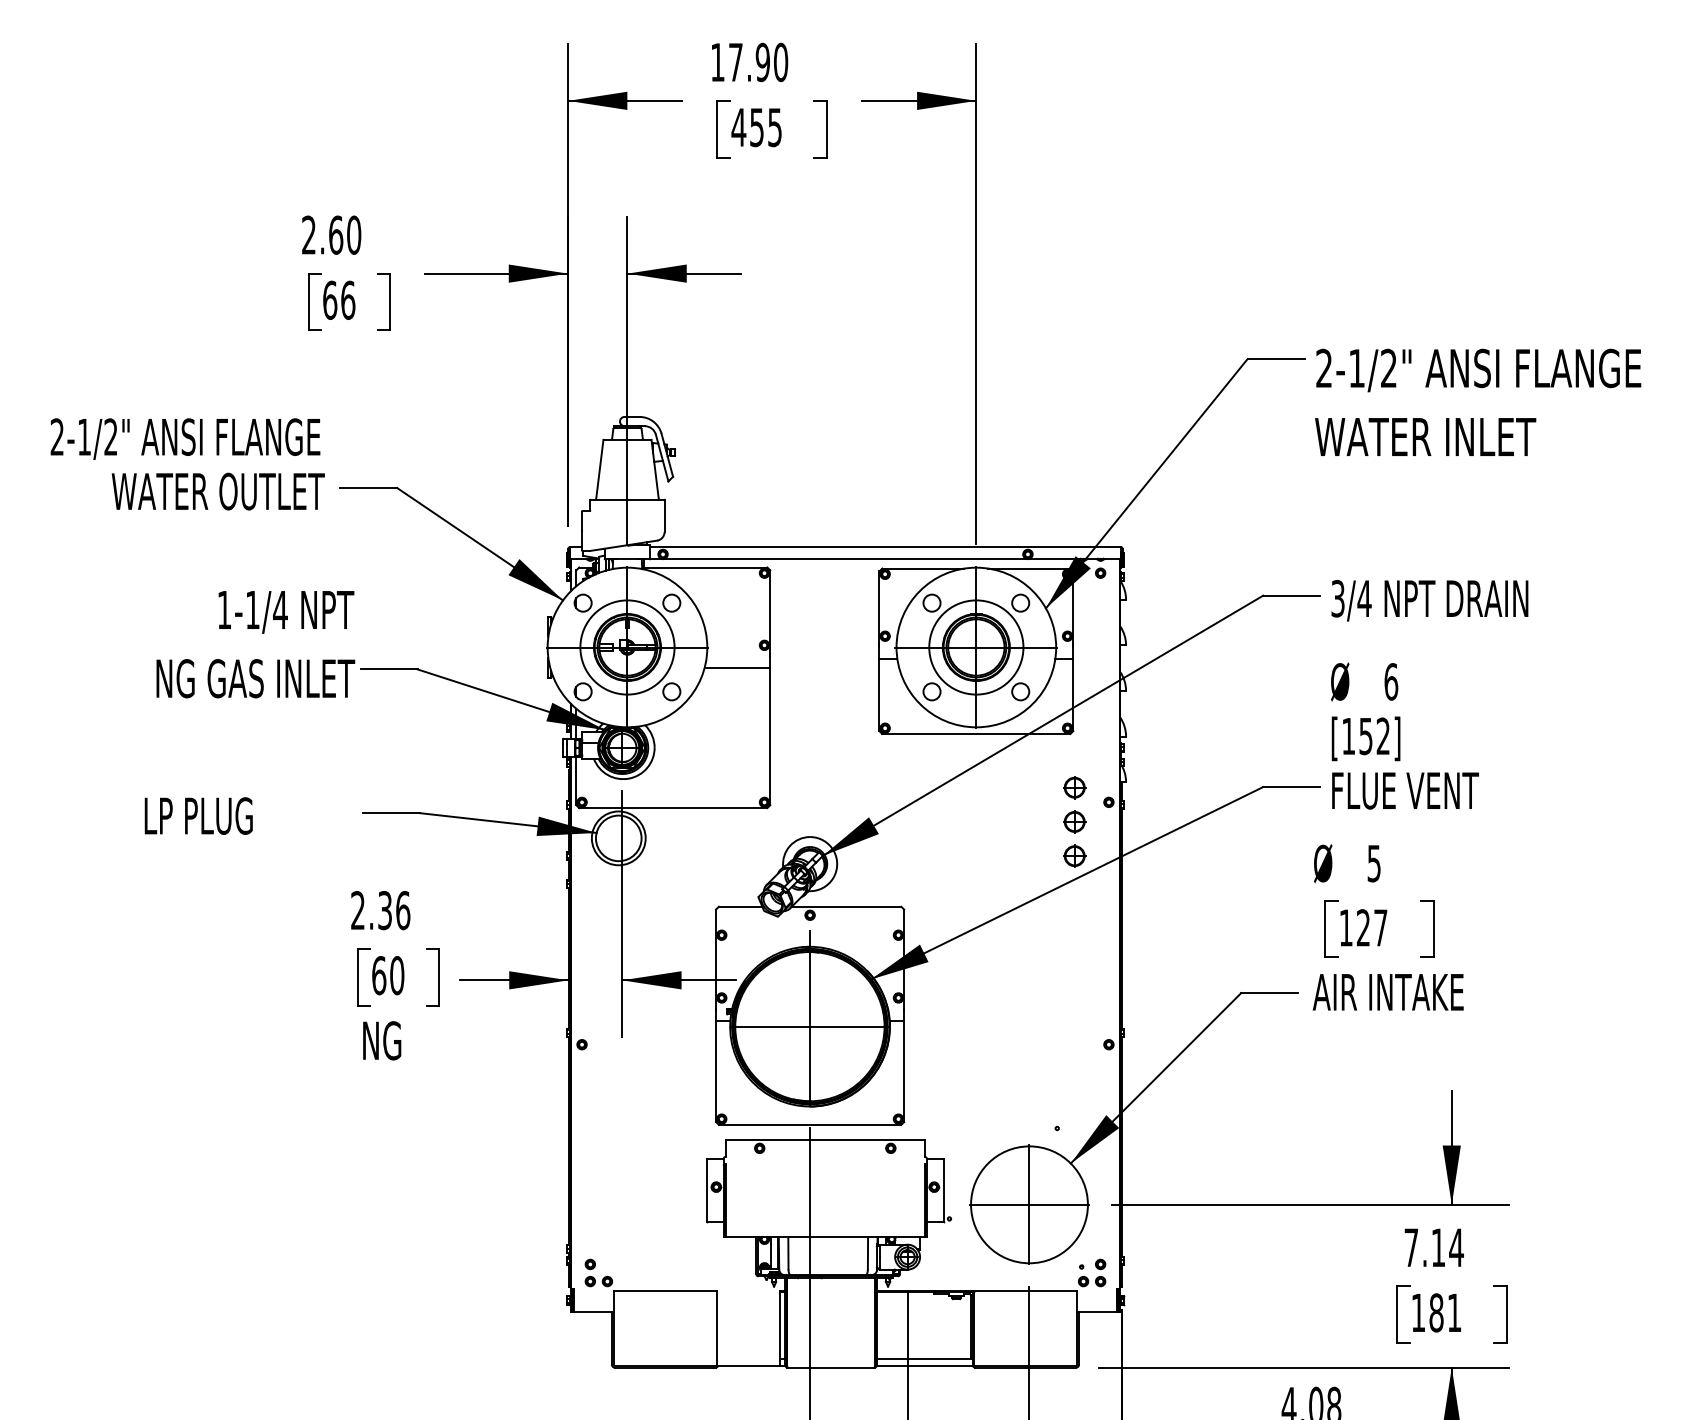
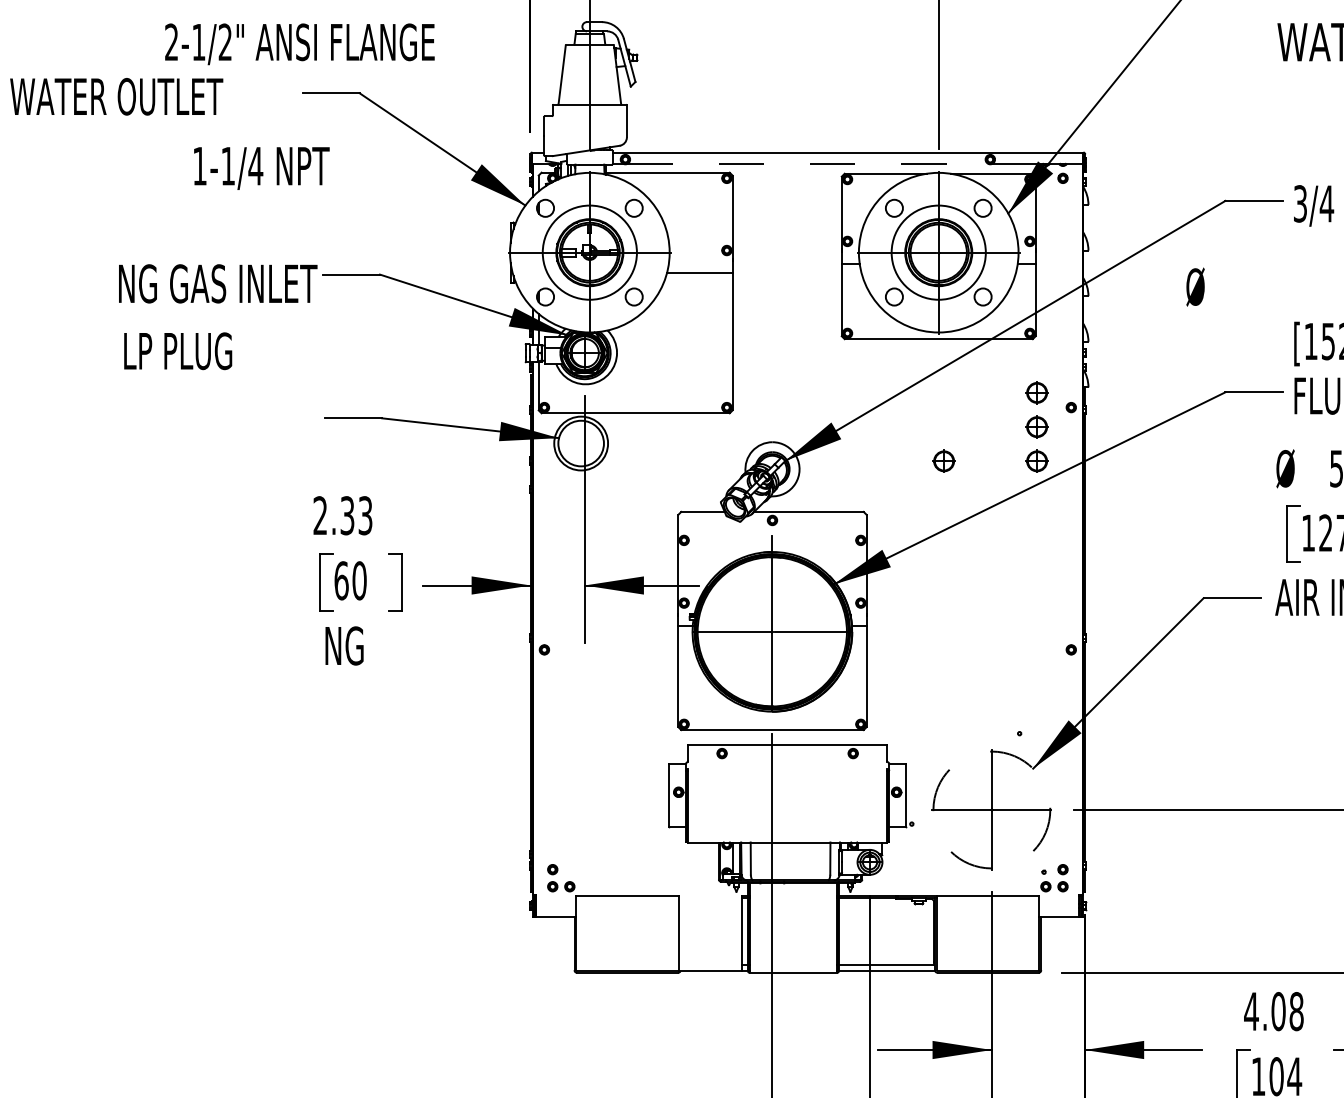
text: (185, 438) -> (299, 43), moved
text: (217, 491) -> (115, 96), moved
line: (845, 558) -> (807, 163), solid -> dashed
text: (286, 612) -> (261, 168), moved
text: (1340, 681) -> (1195, 286), moved
text: (198, 815) -> (177, 350), moved
part: (981, 855) -> (943, 460), added
text: (403, 910) -> (365, 515), 2.36 -> 2.33
circle: (1029, 1204) -> (991, 809), solid -> dashed

